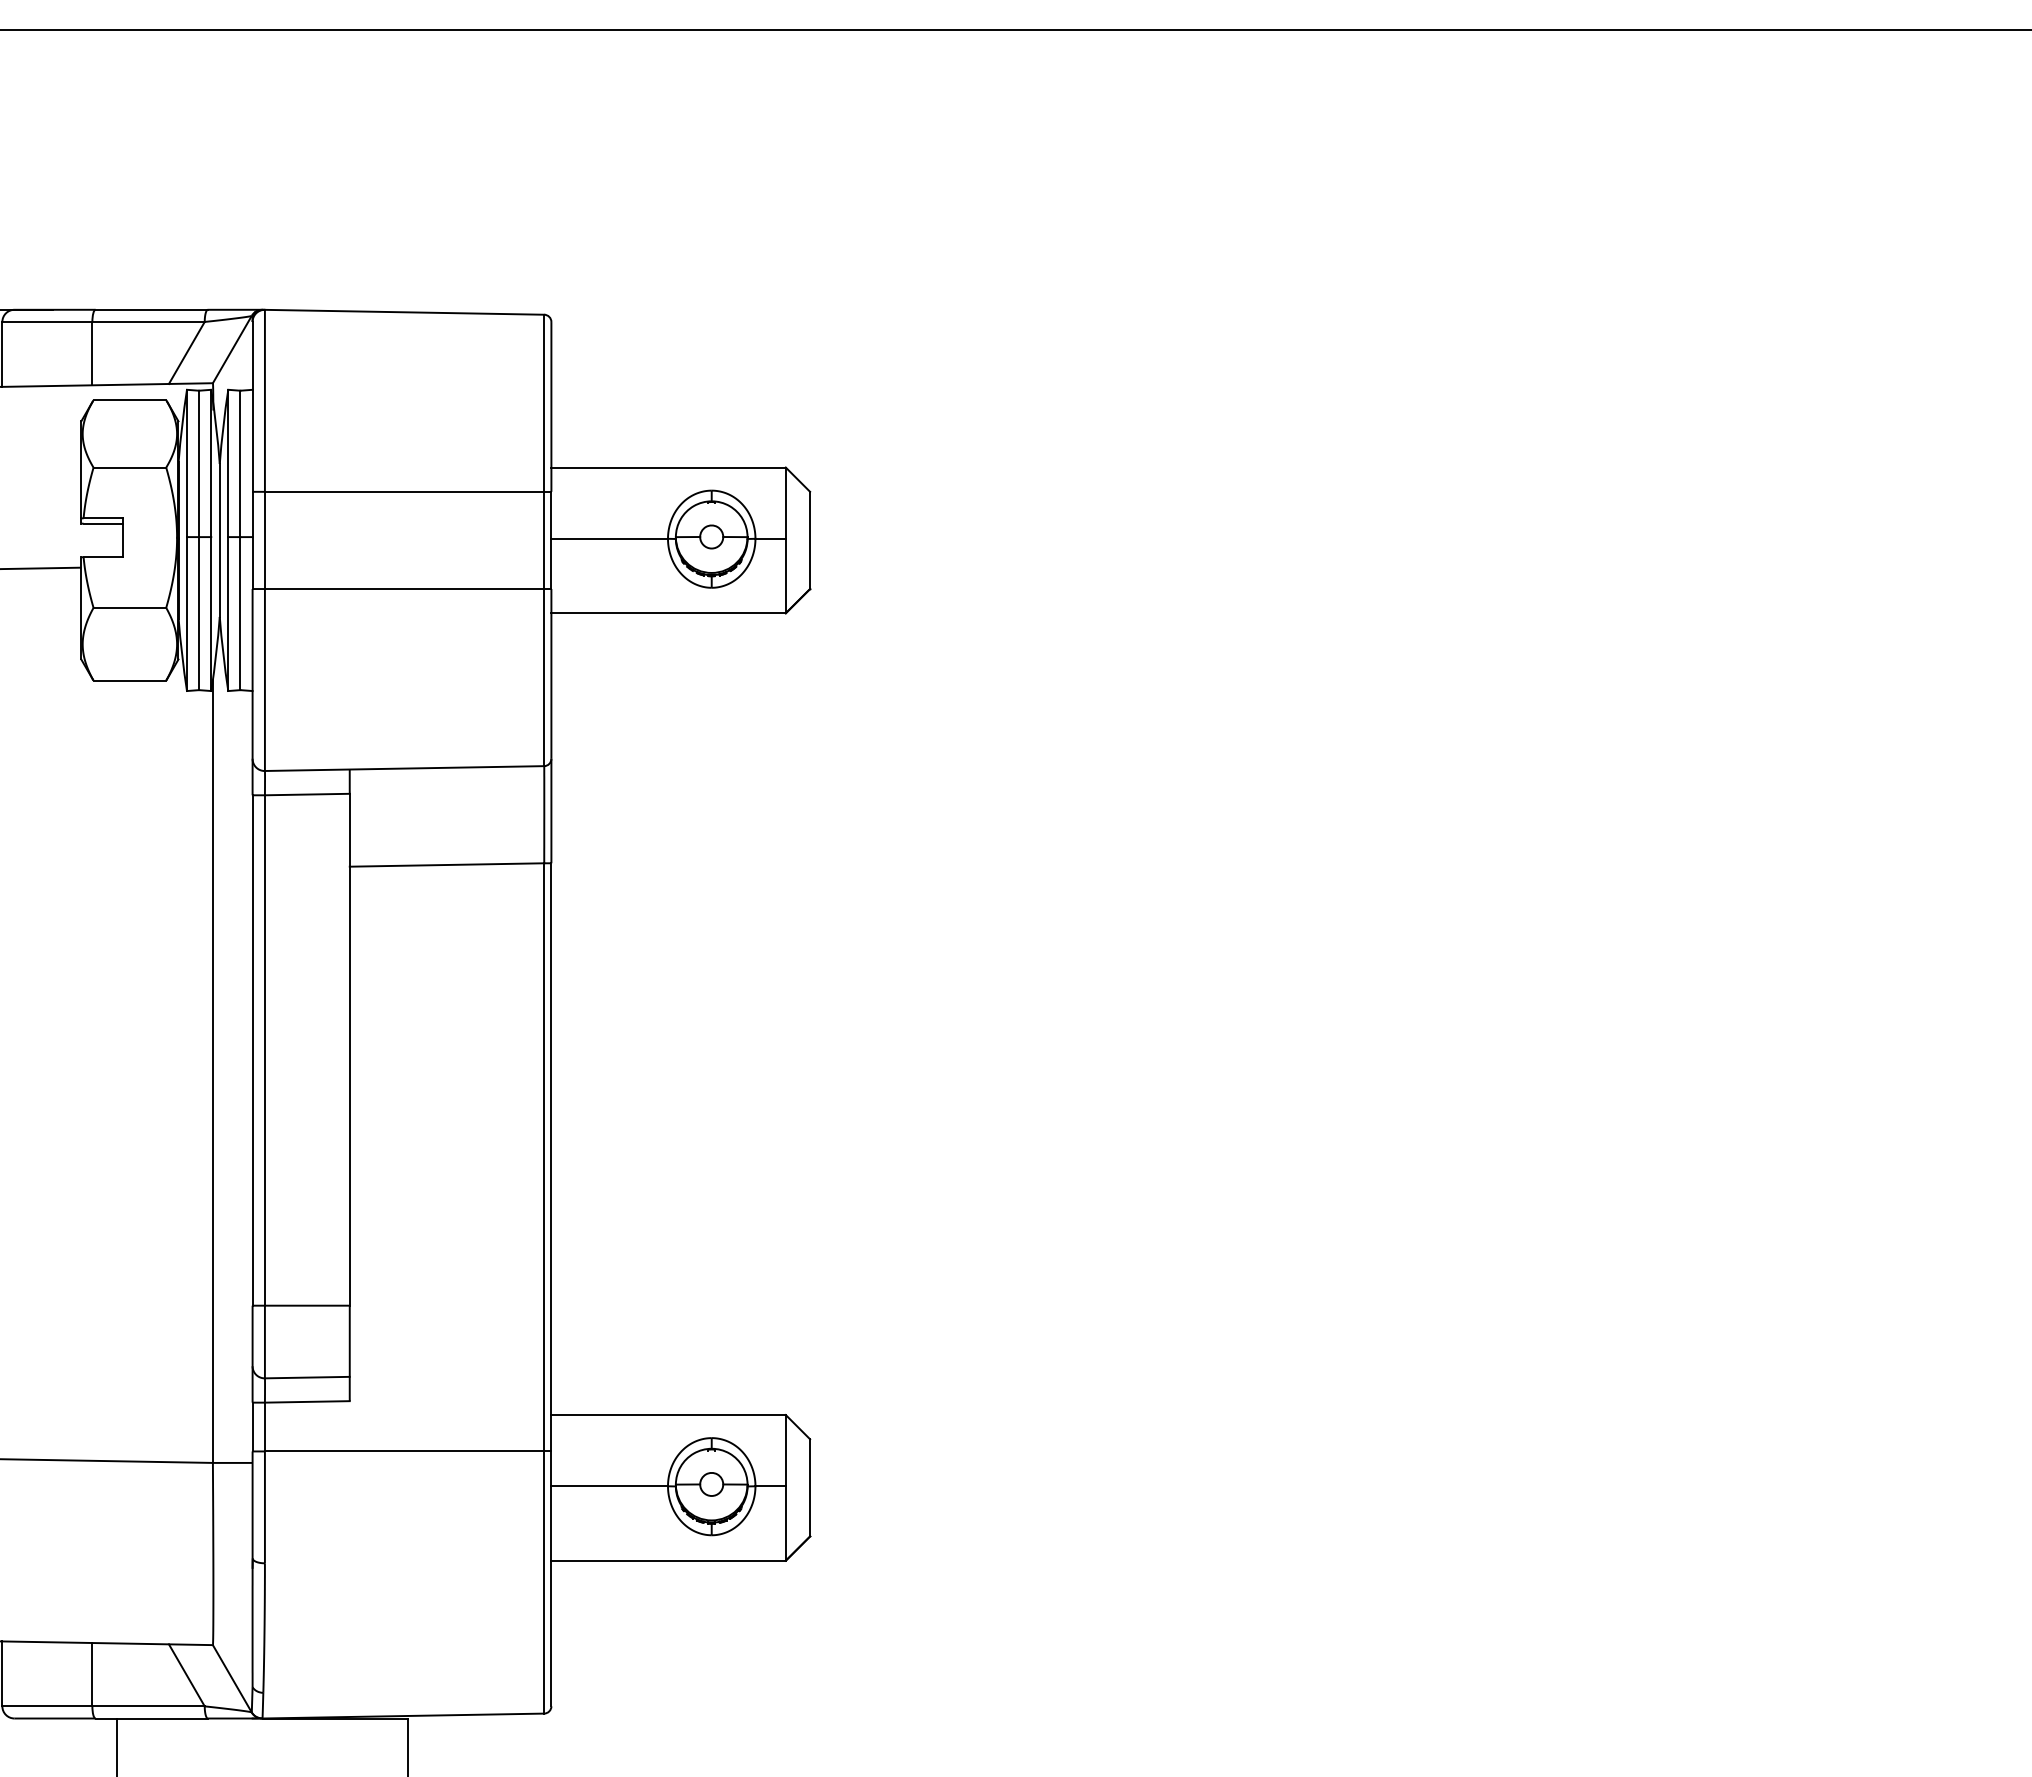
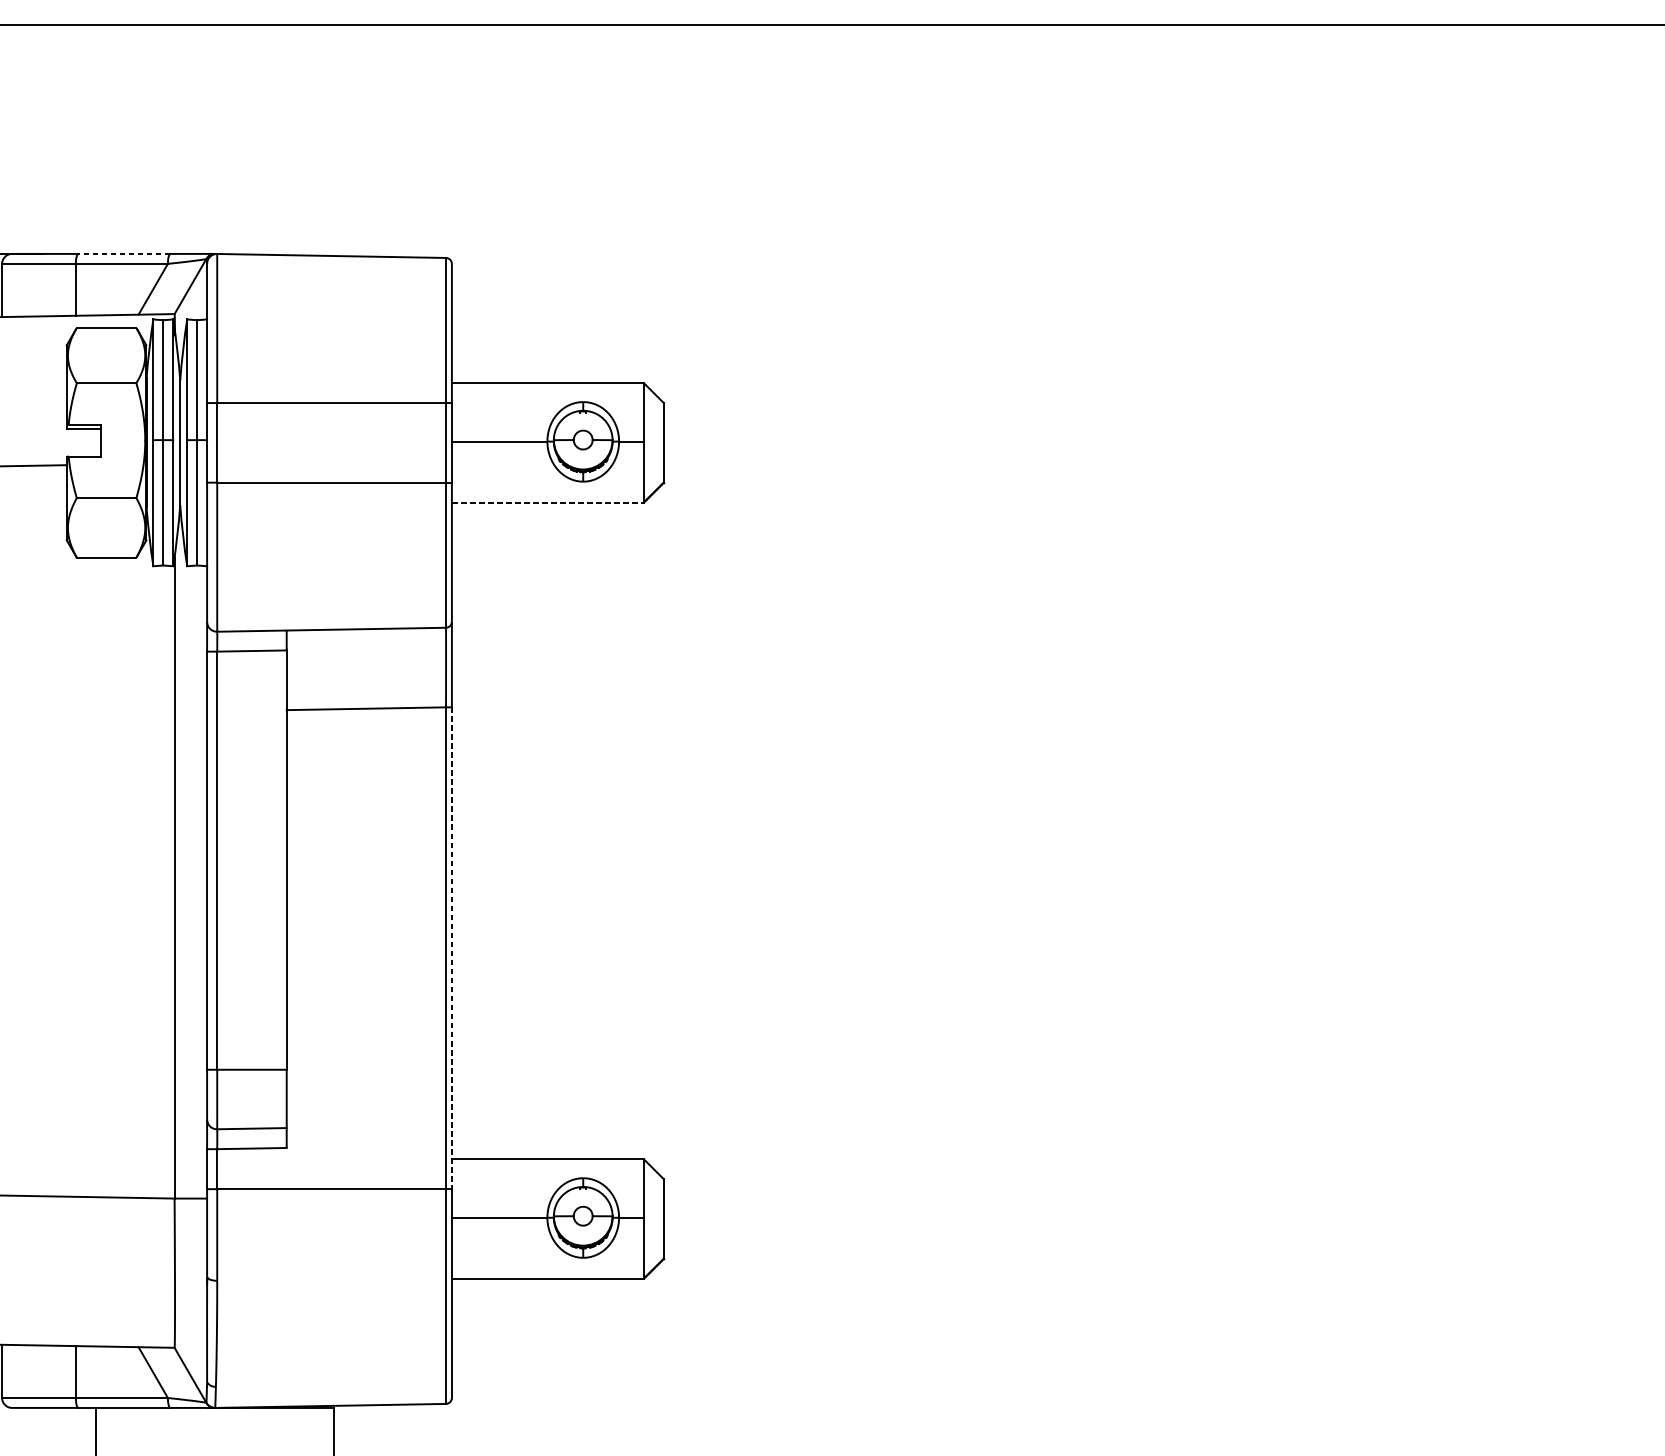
line: (151, 309) -> (124, 253), solid -> dashed
line: (669, 613) -> (548, 502), solid -> dashed
line: (551, 1157) -> (451, 948), solid -> dashed

